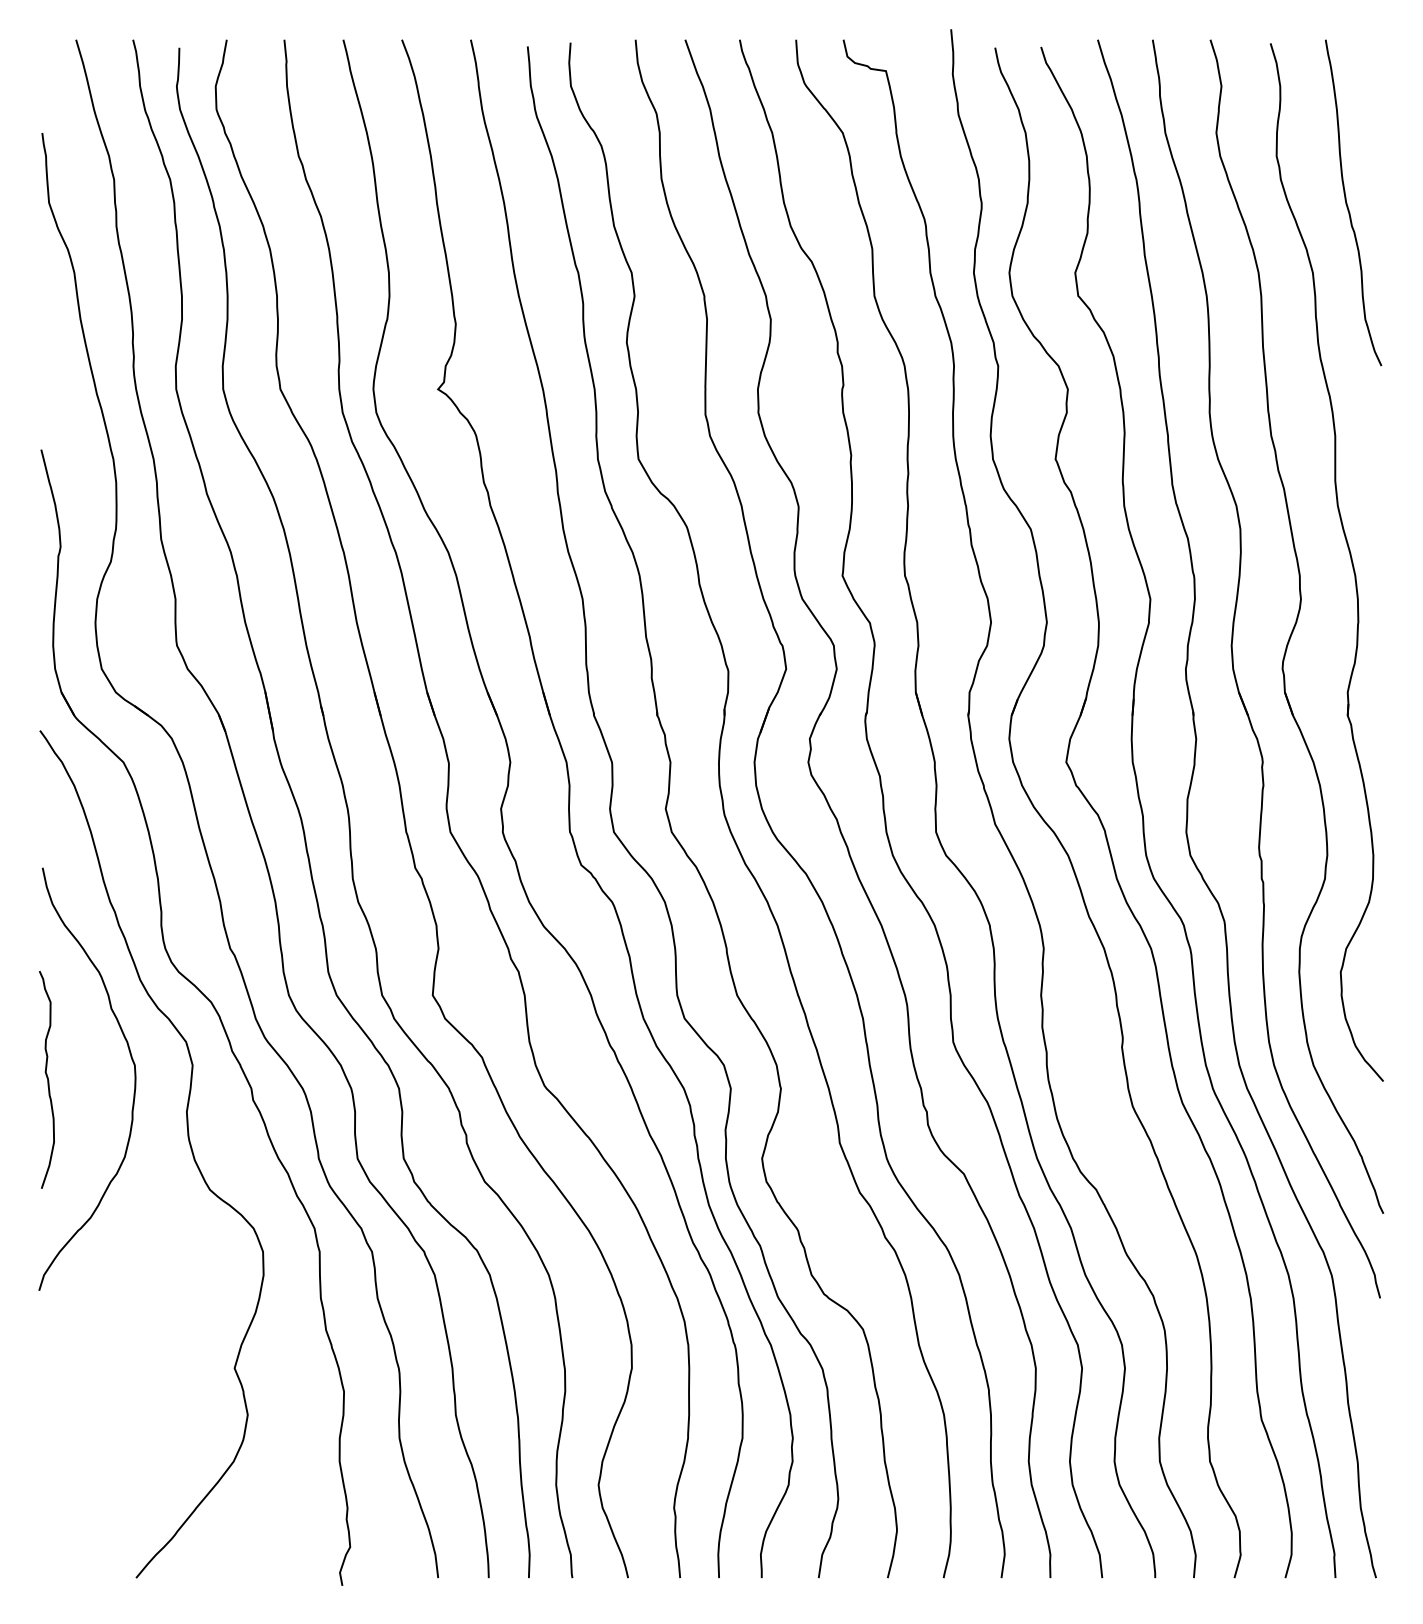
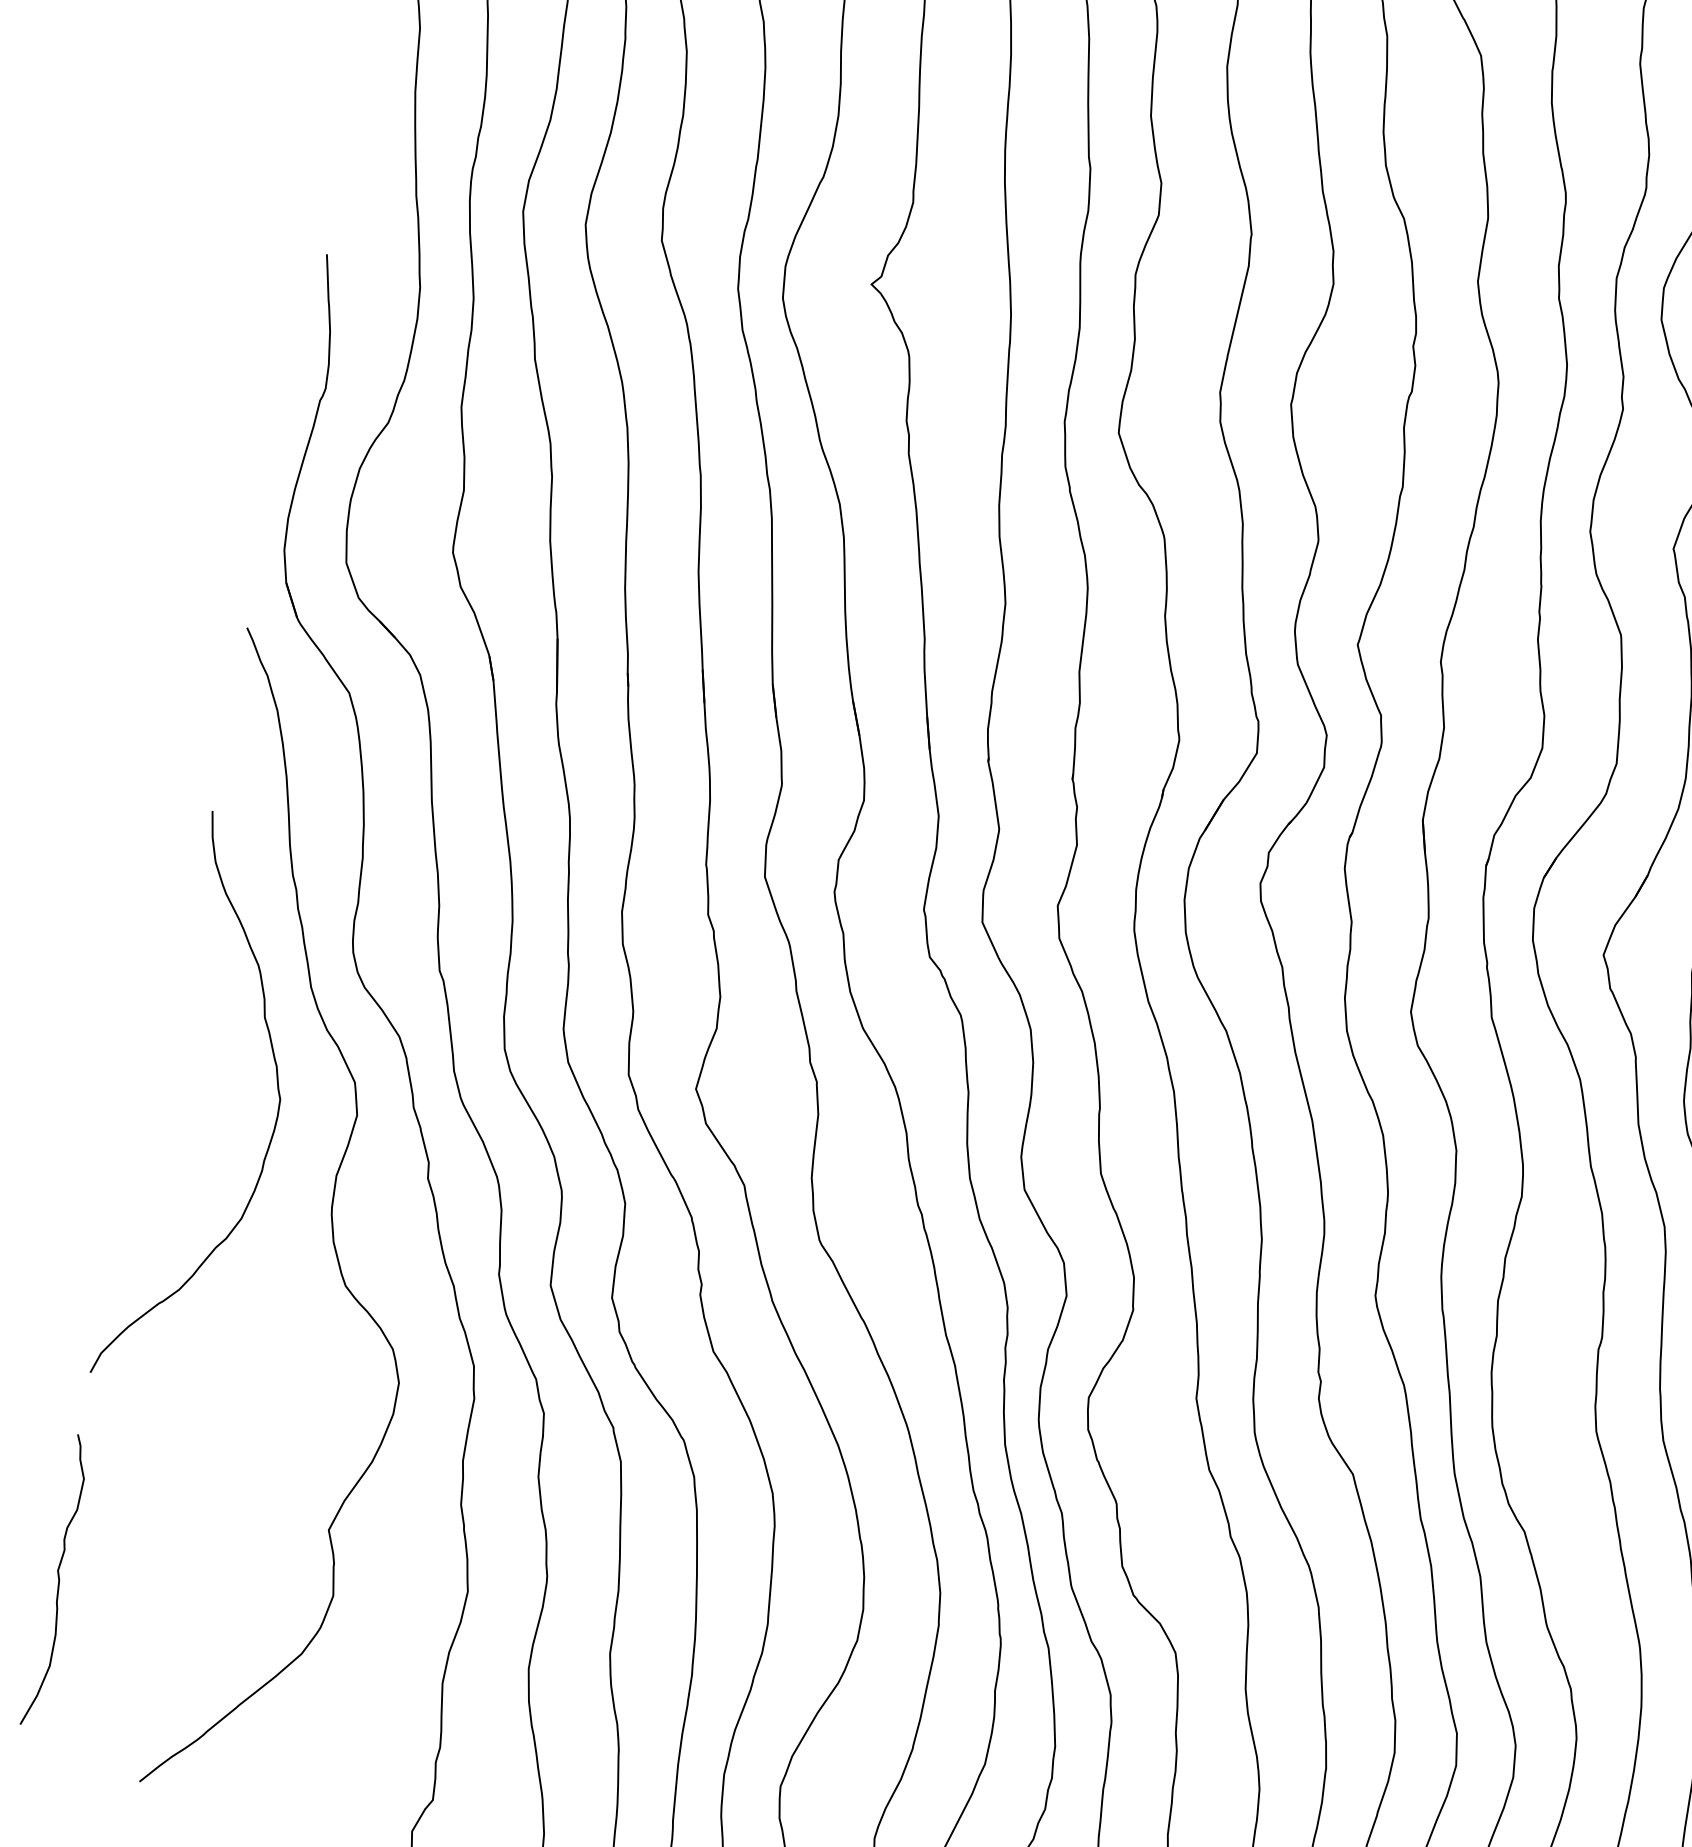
curve: (46, 1078) -> (57, 1579), moved

